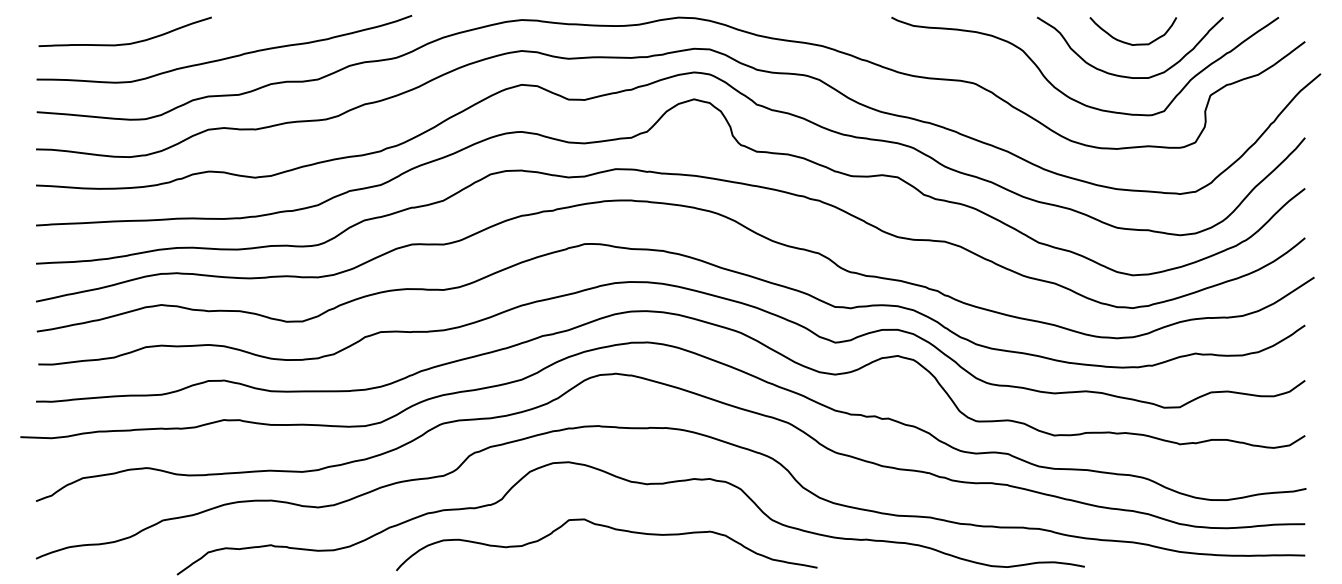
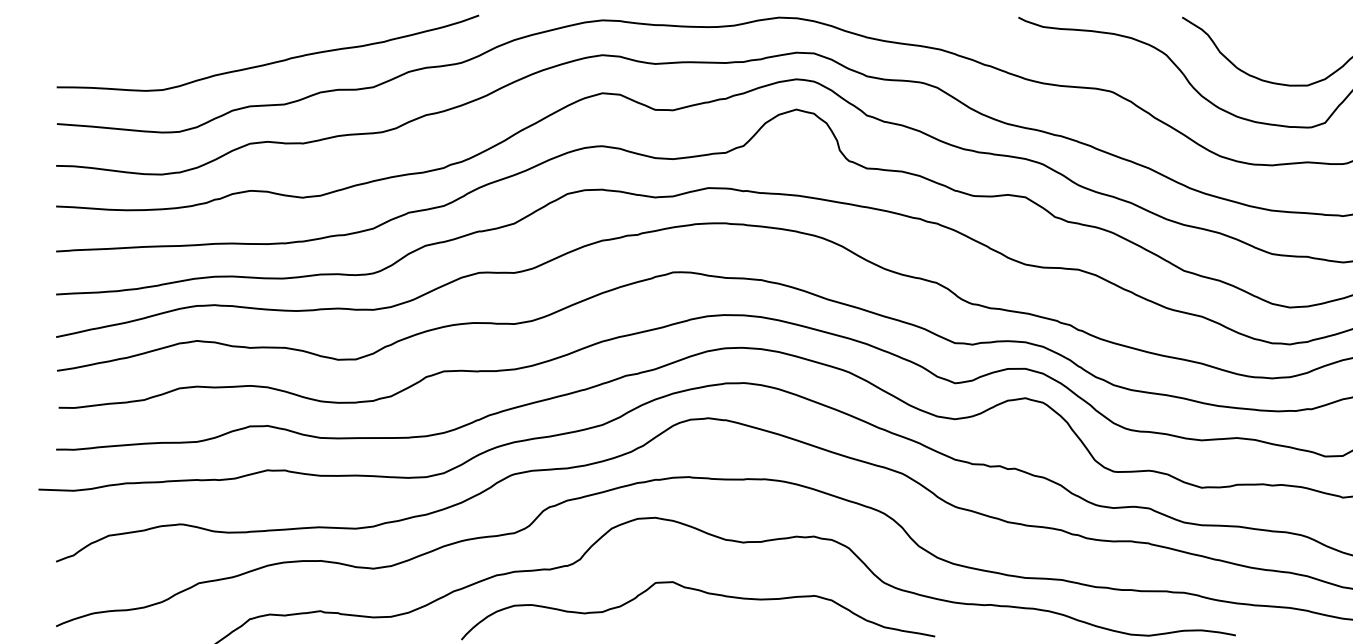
curve: (1128, 42) -> (1285, 45), removed
curve: (124, 43) -> (155, 46), removed

